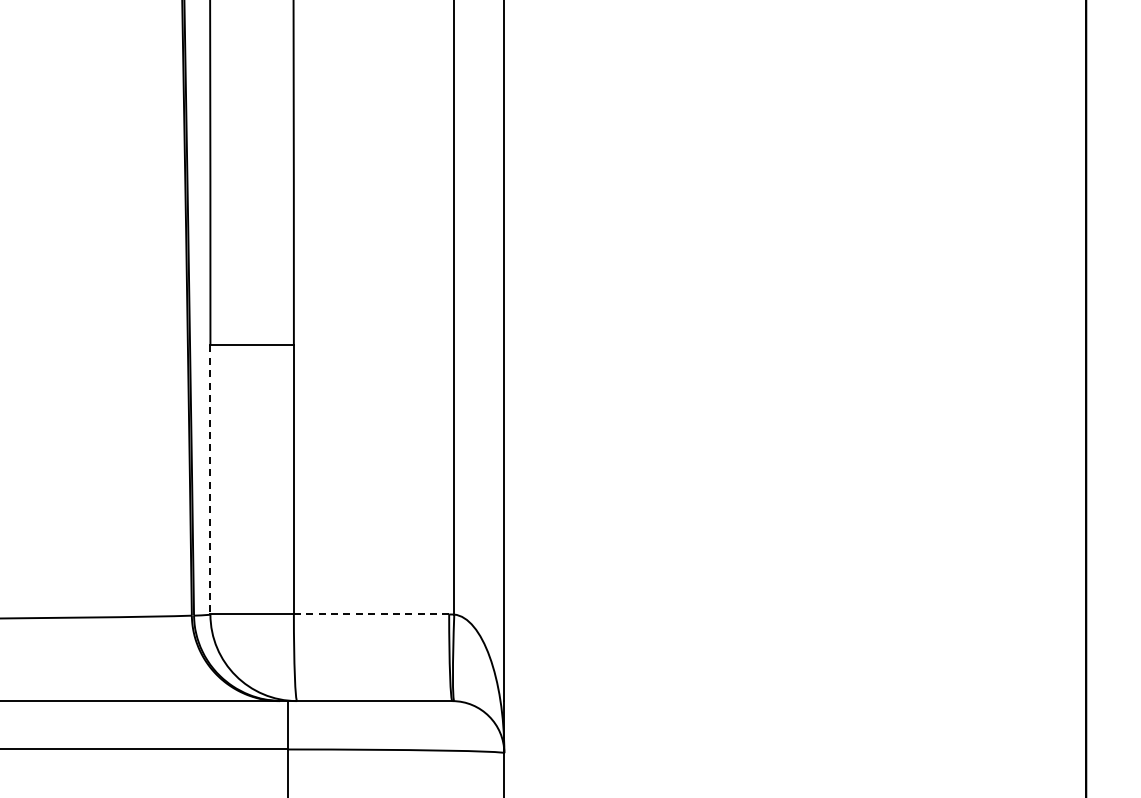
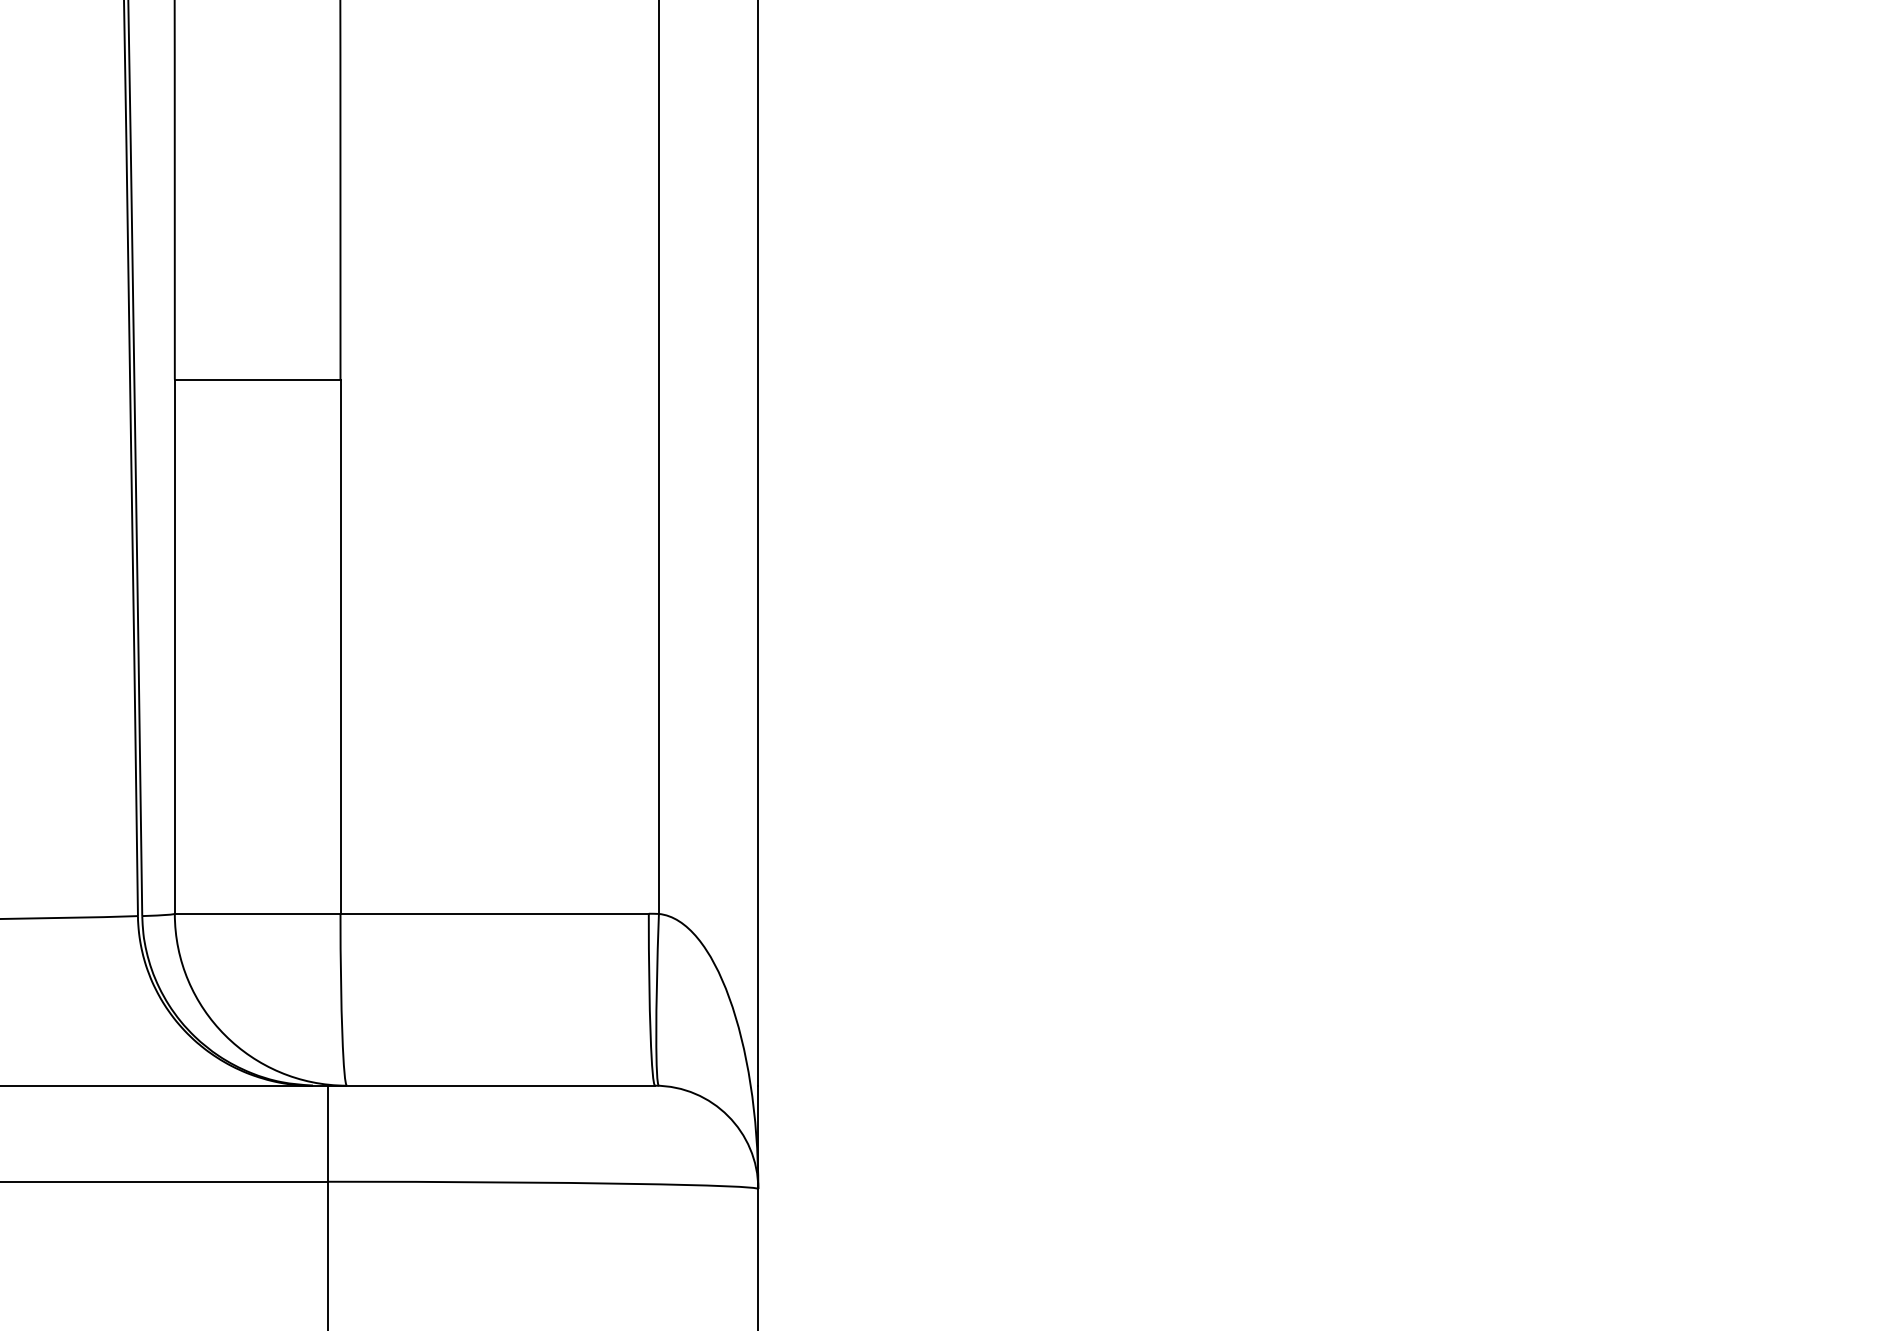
line: (210, 479) -> (174, 645), dashed -> solid
line: (371, 614) -> (494, 913), dashed -> solid

